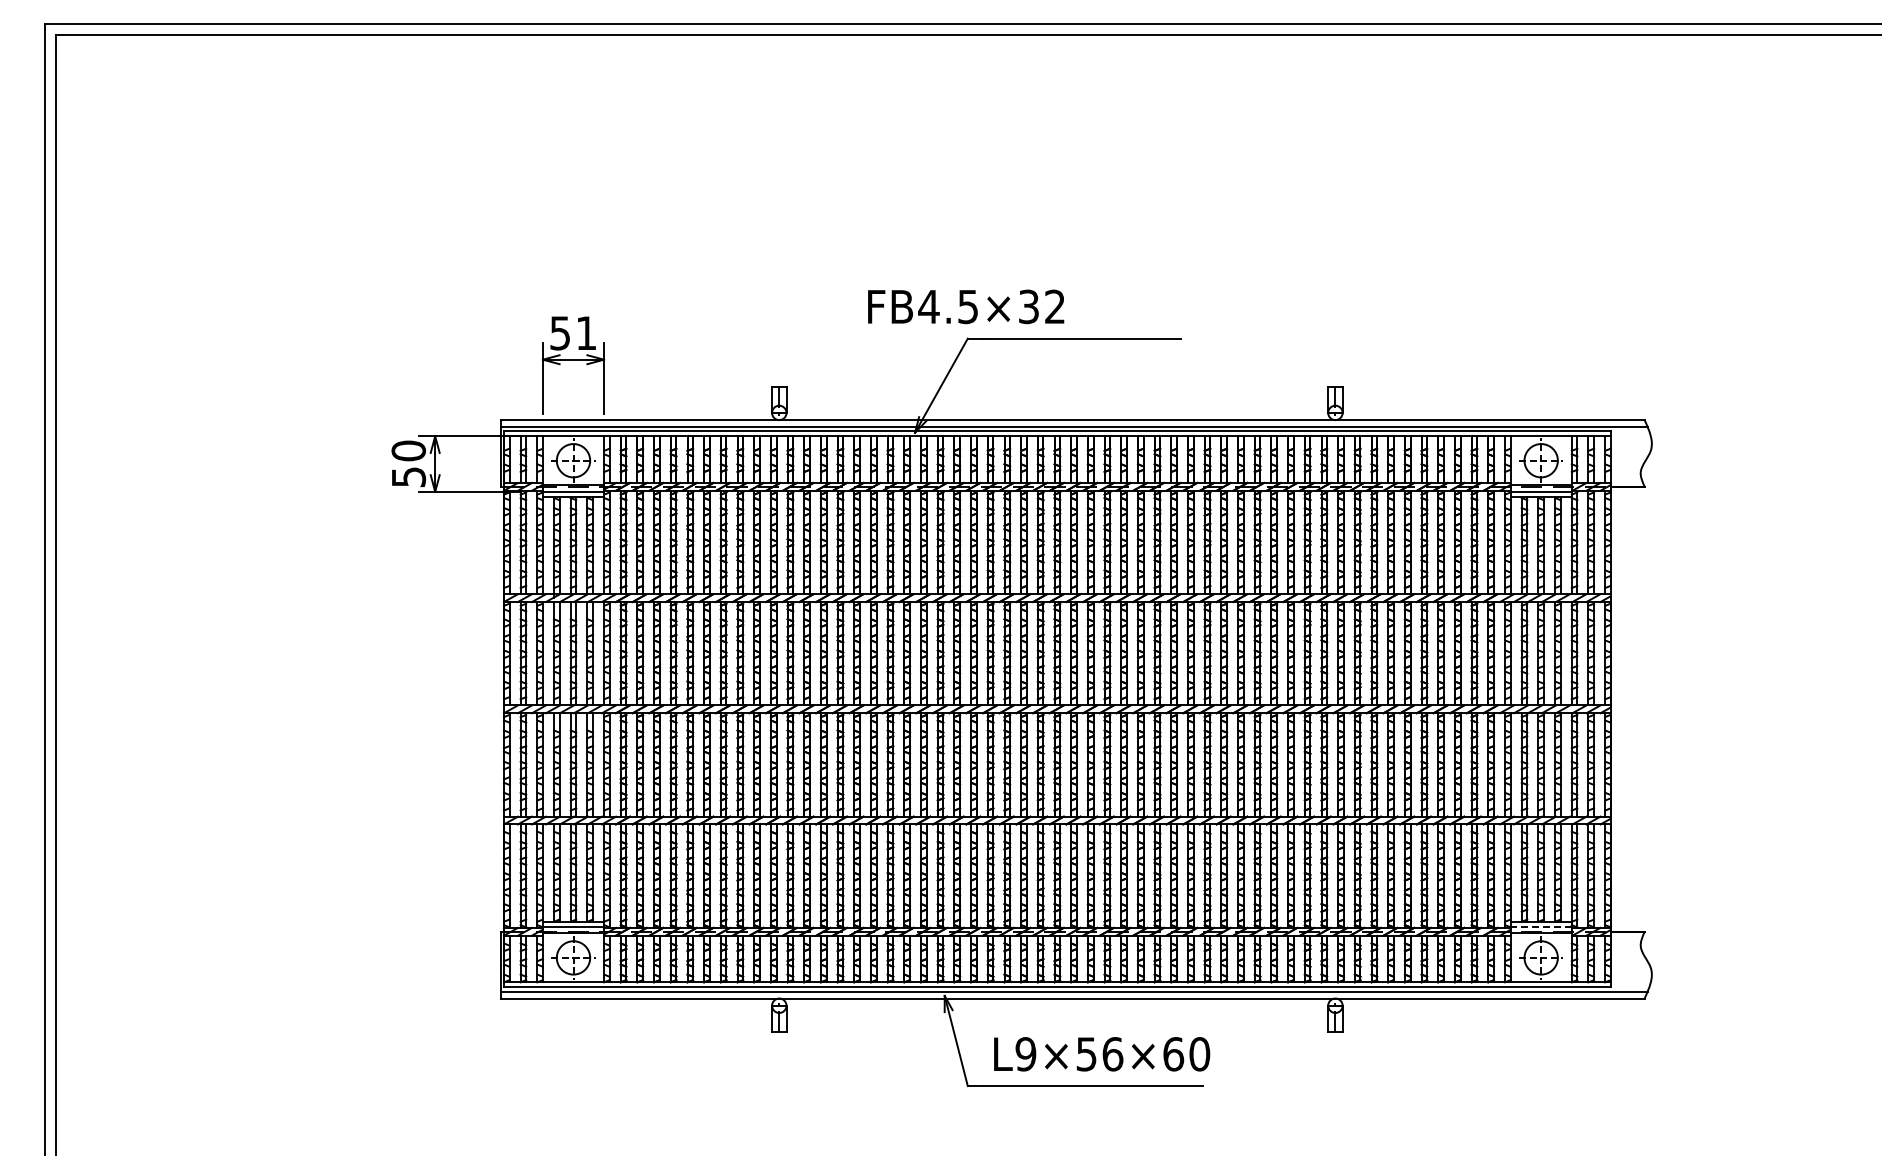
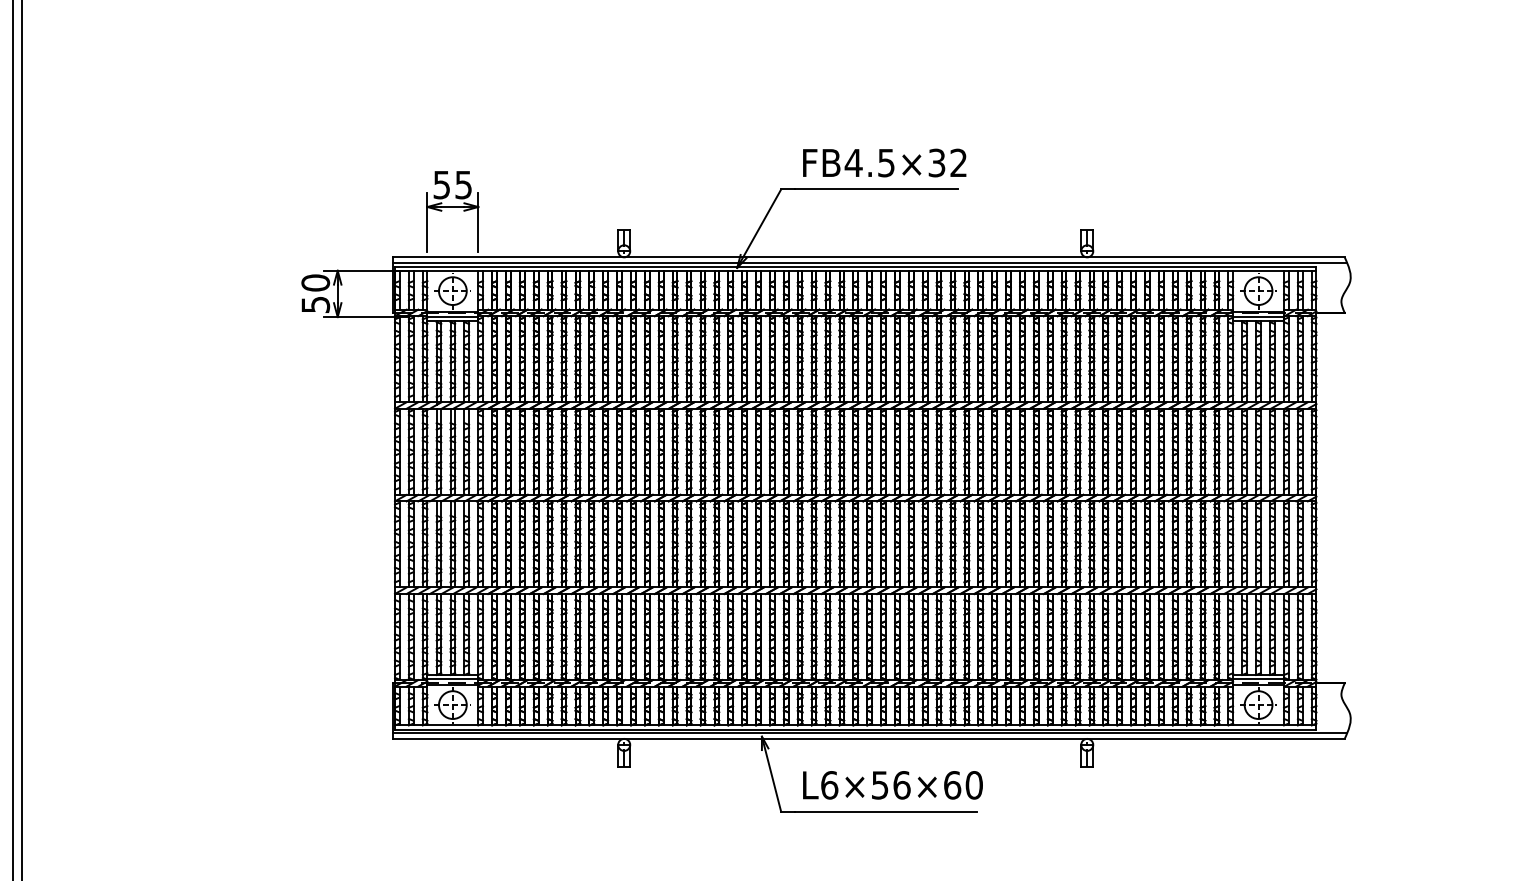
text: (966, 306) -> (884, 162), moved
text: (586, 333) -> (463, 185), 51 -> 55
line: (1541, 926) -> (1258, 678), dashed -> solid
text: (1025, 1054) -> (829, 785), L9×56×60 -> L6×56×60

